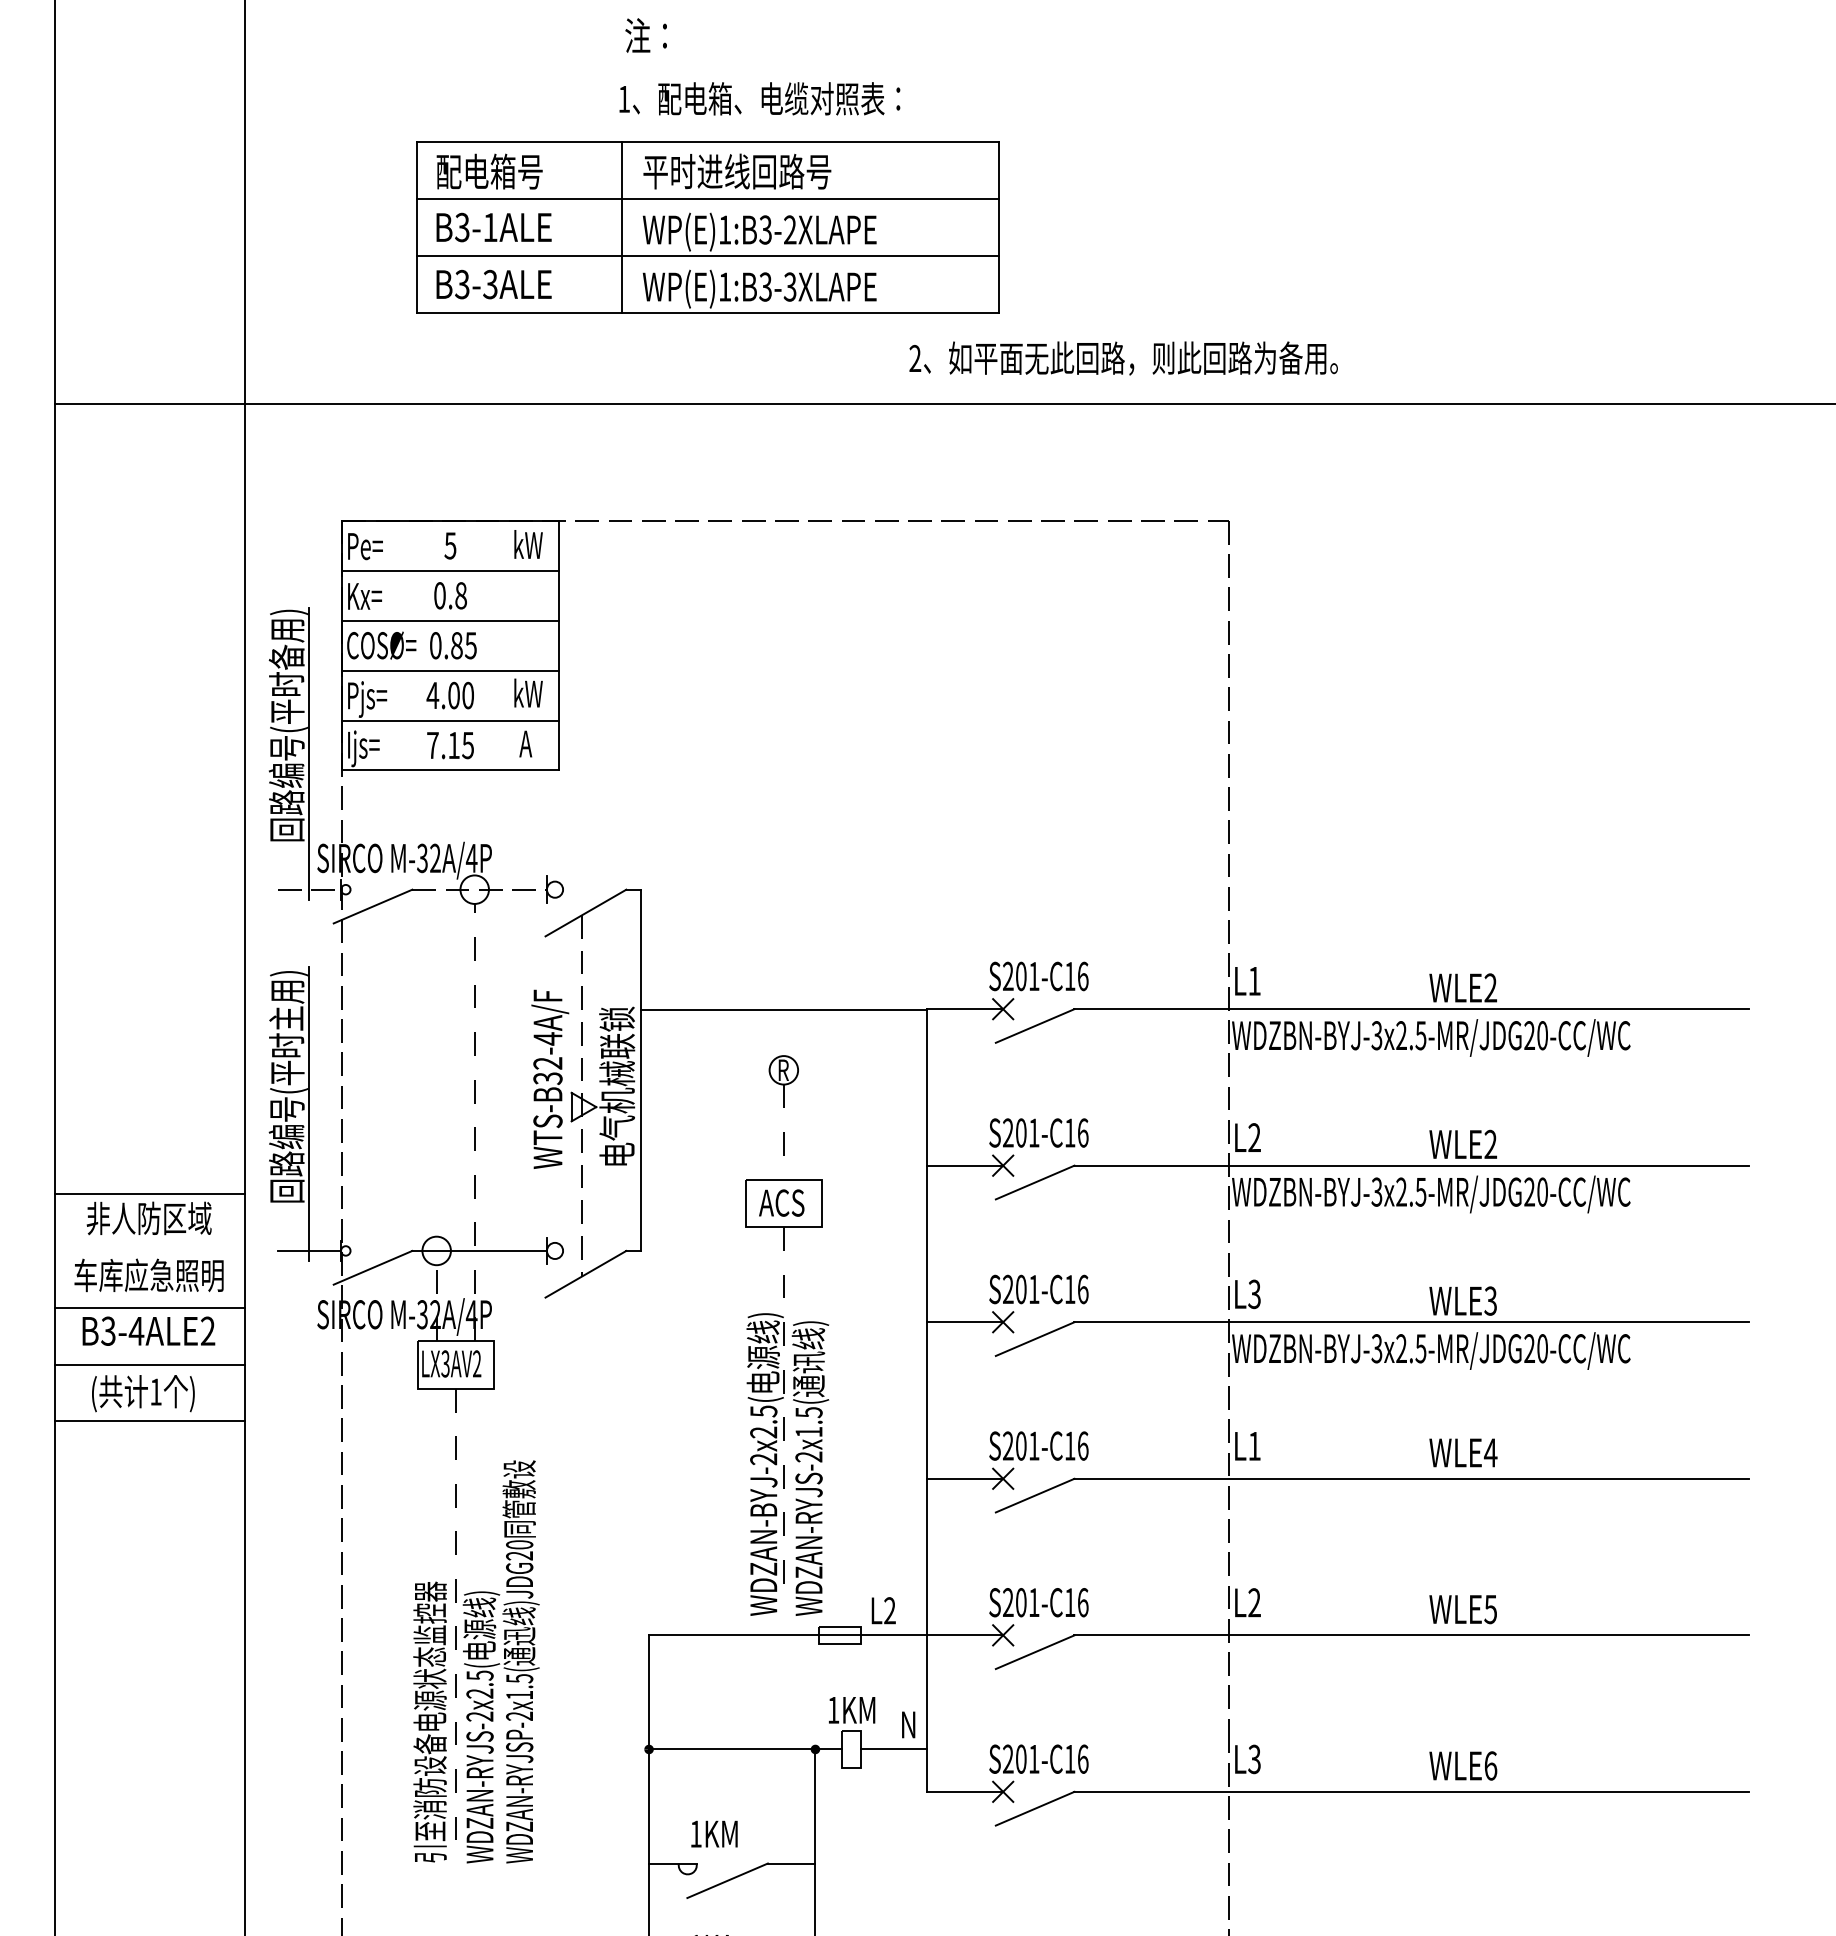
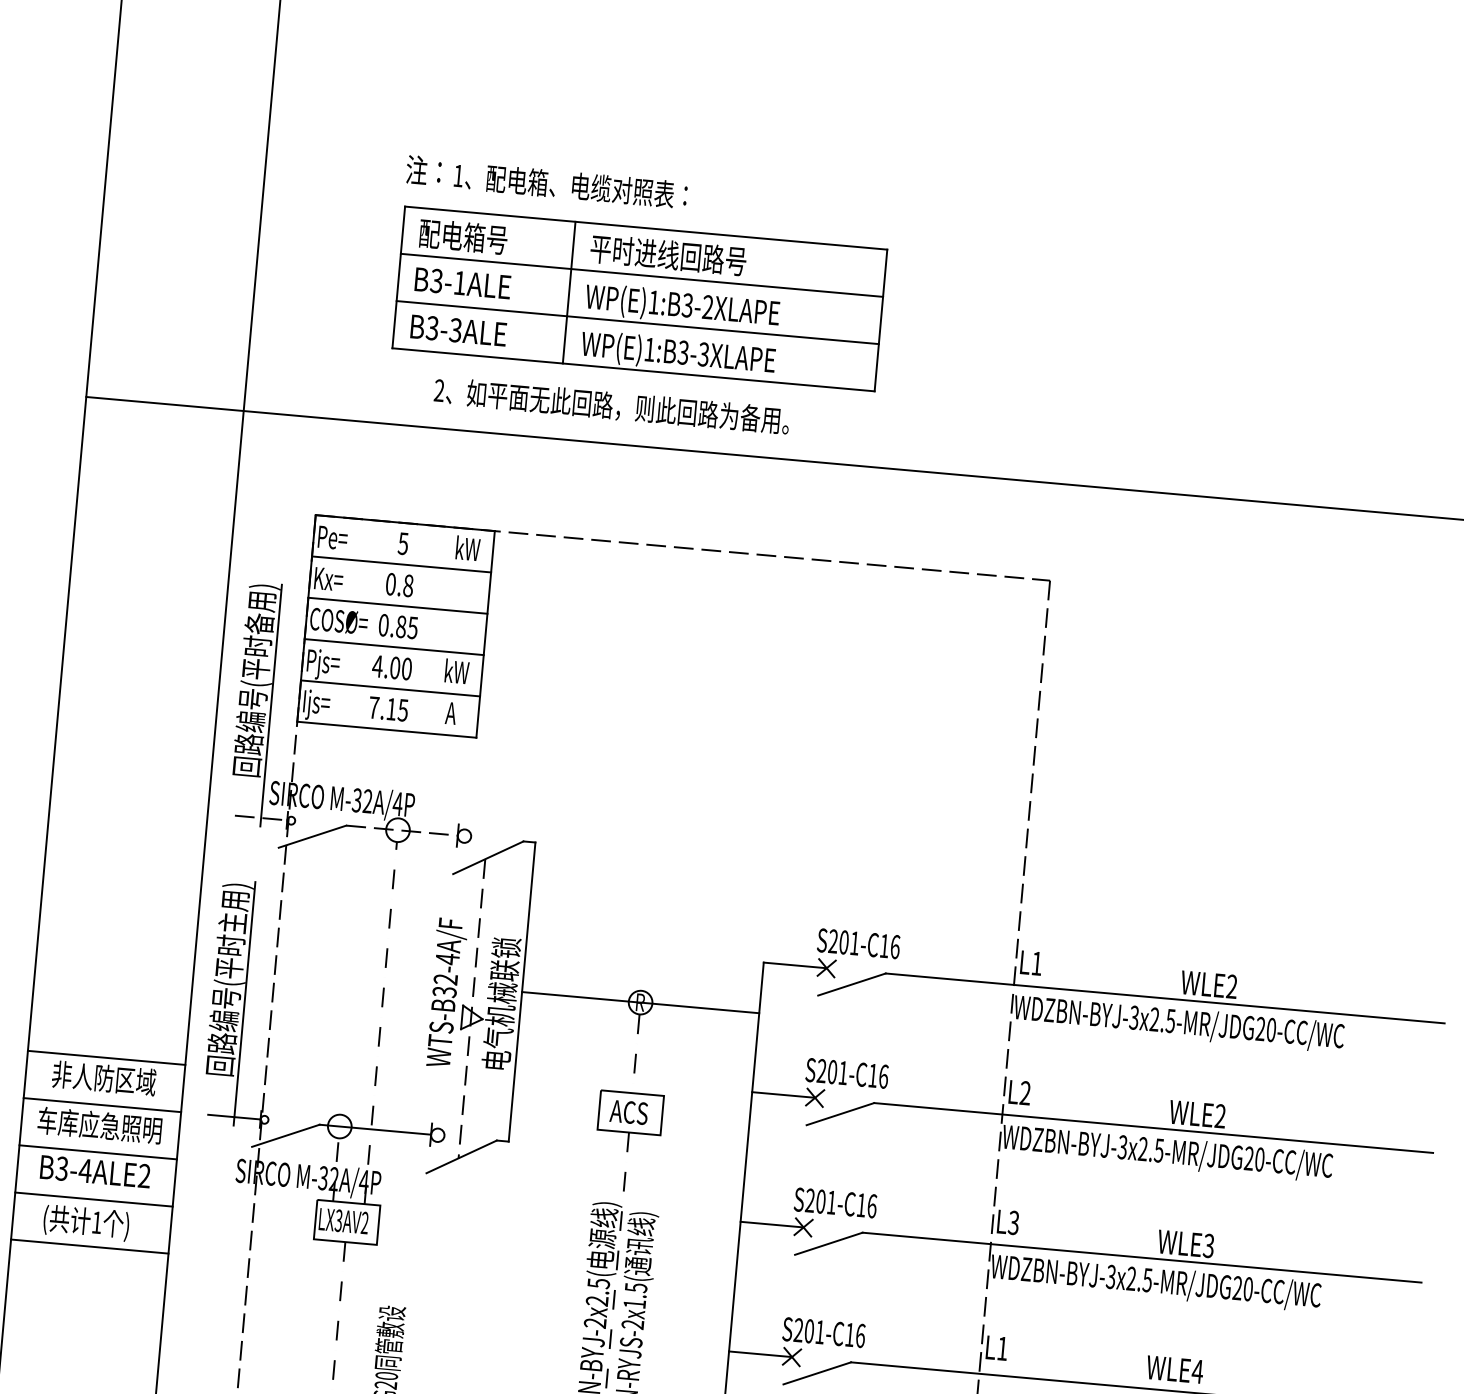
text: (645, 35) -> (423, 170), moved
text: (759, 98) -> (570, 185), moved
text: (1123, 358) -> (611, 405), moved
line: (783, 1010) -> (640, 1002), moved
line: (149, 1250) -> (102, 1104), added

